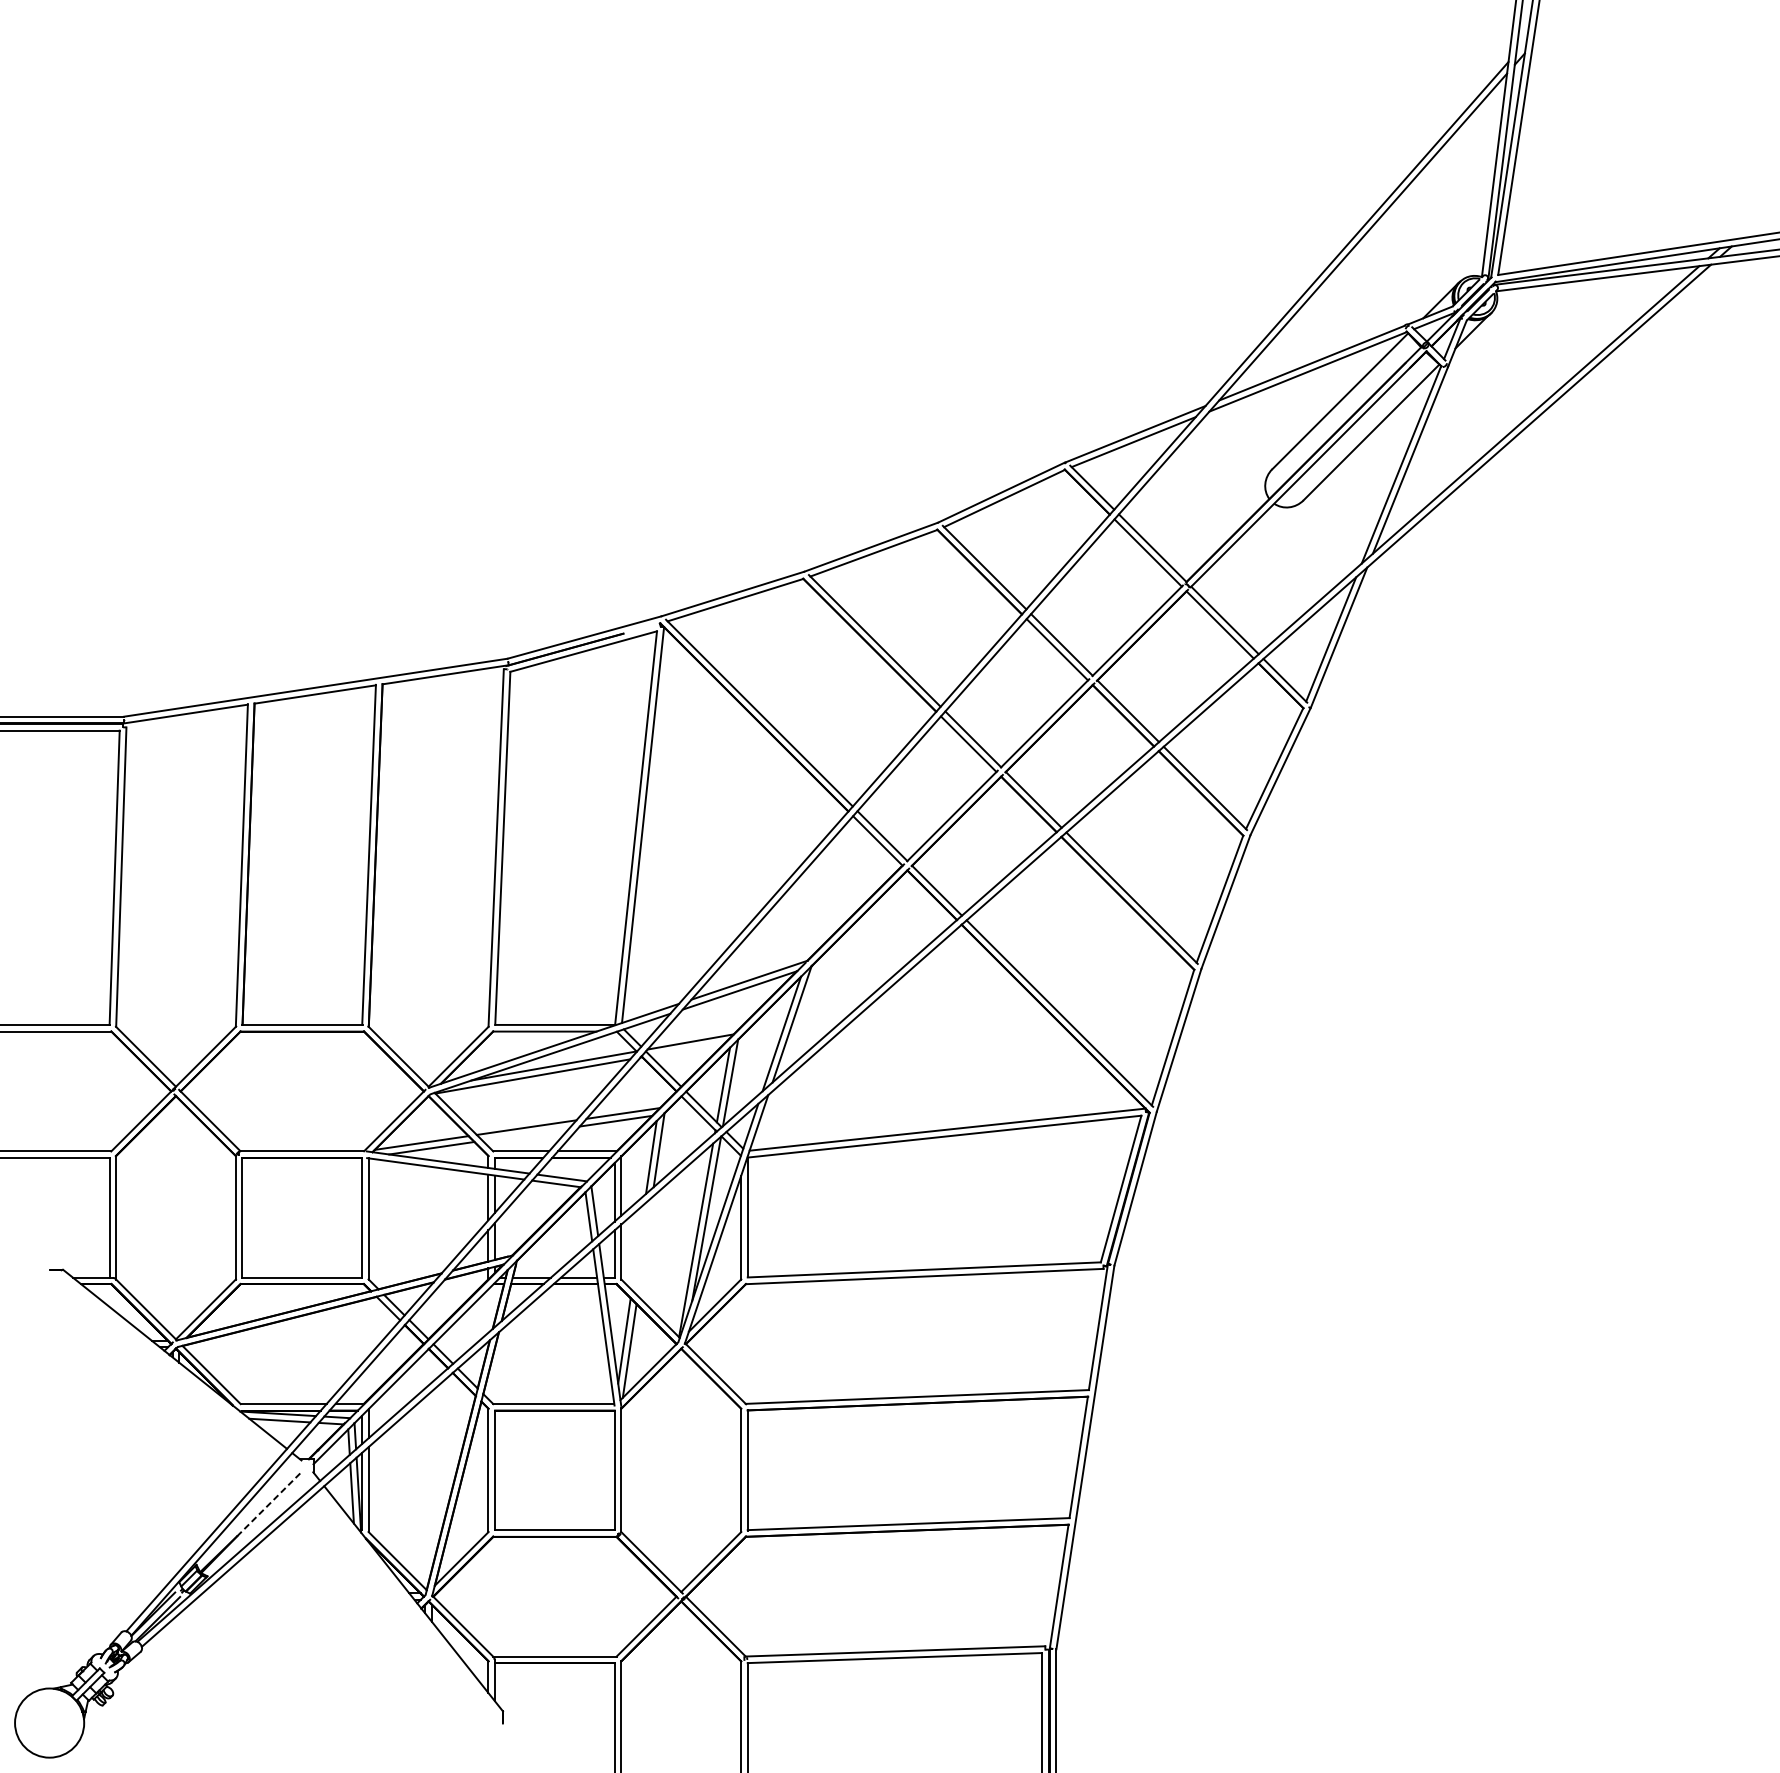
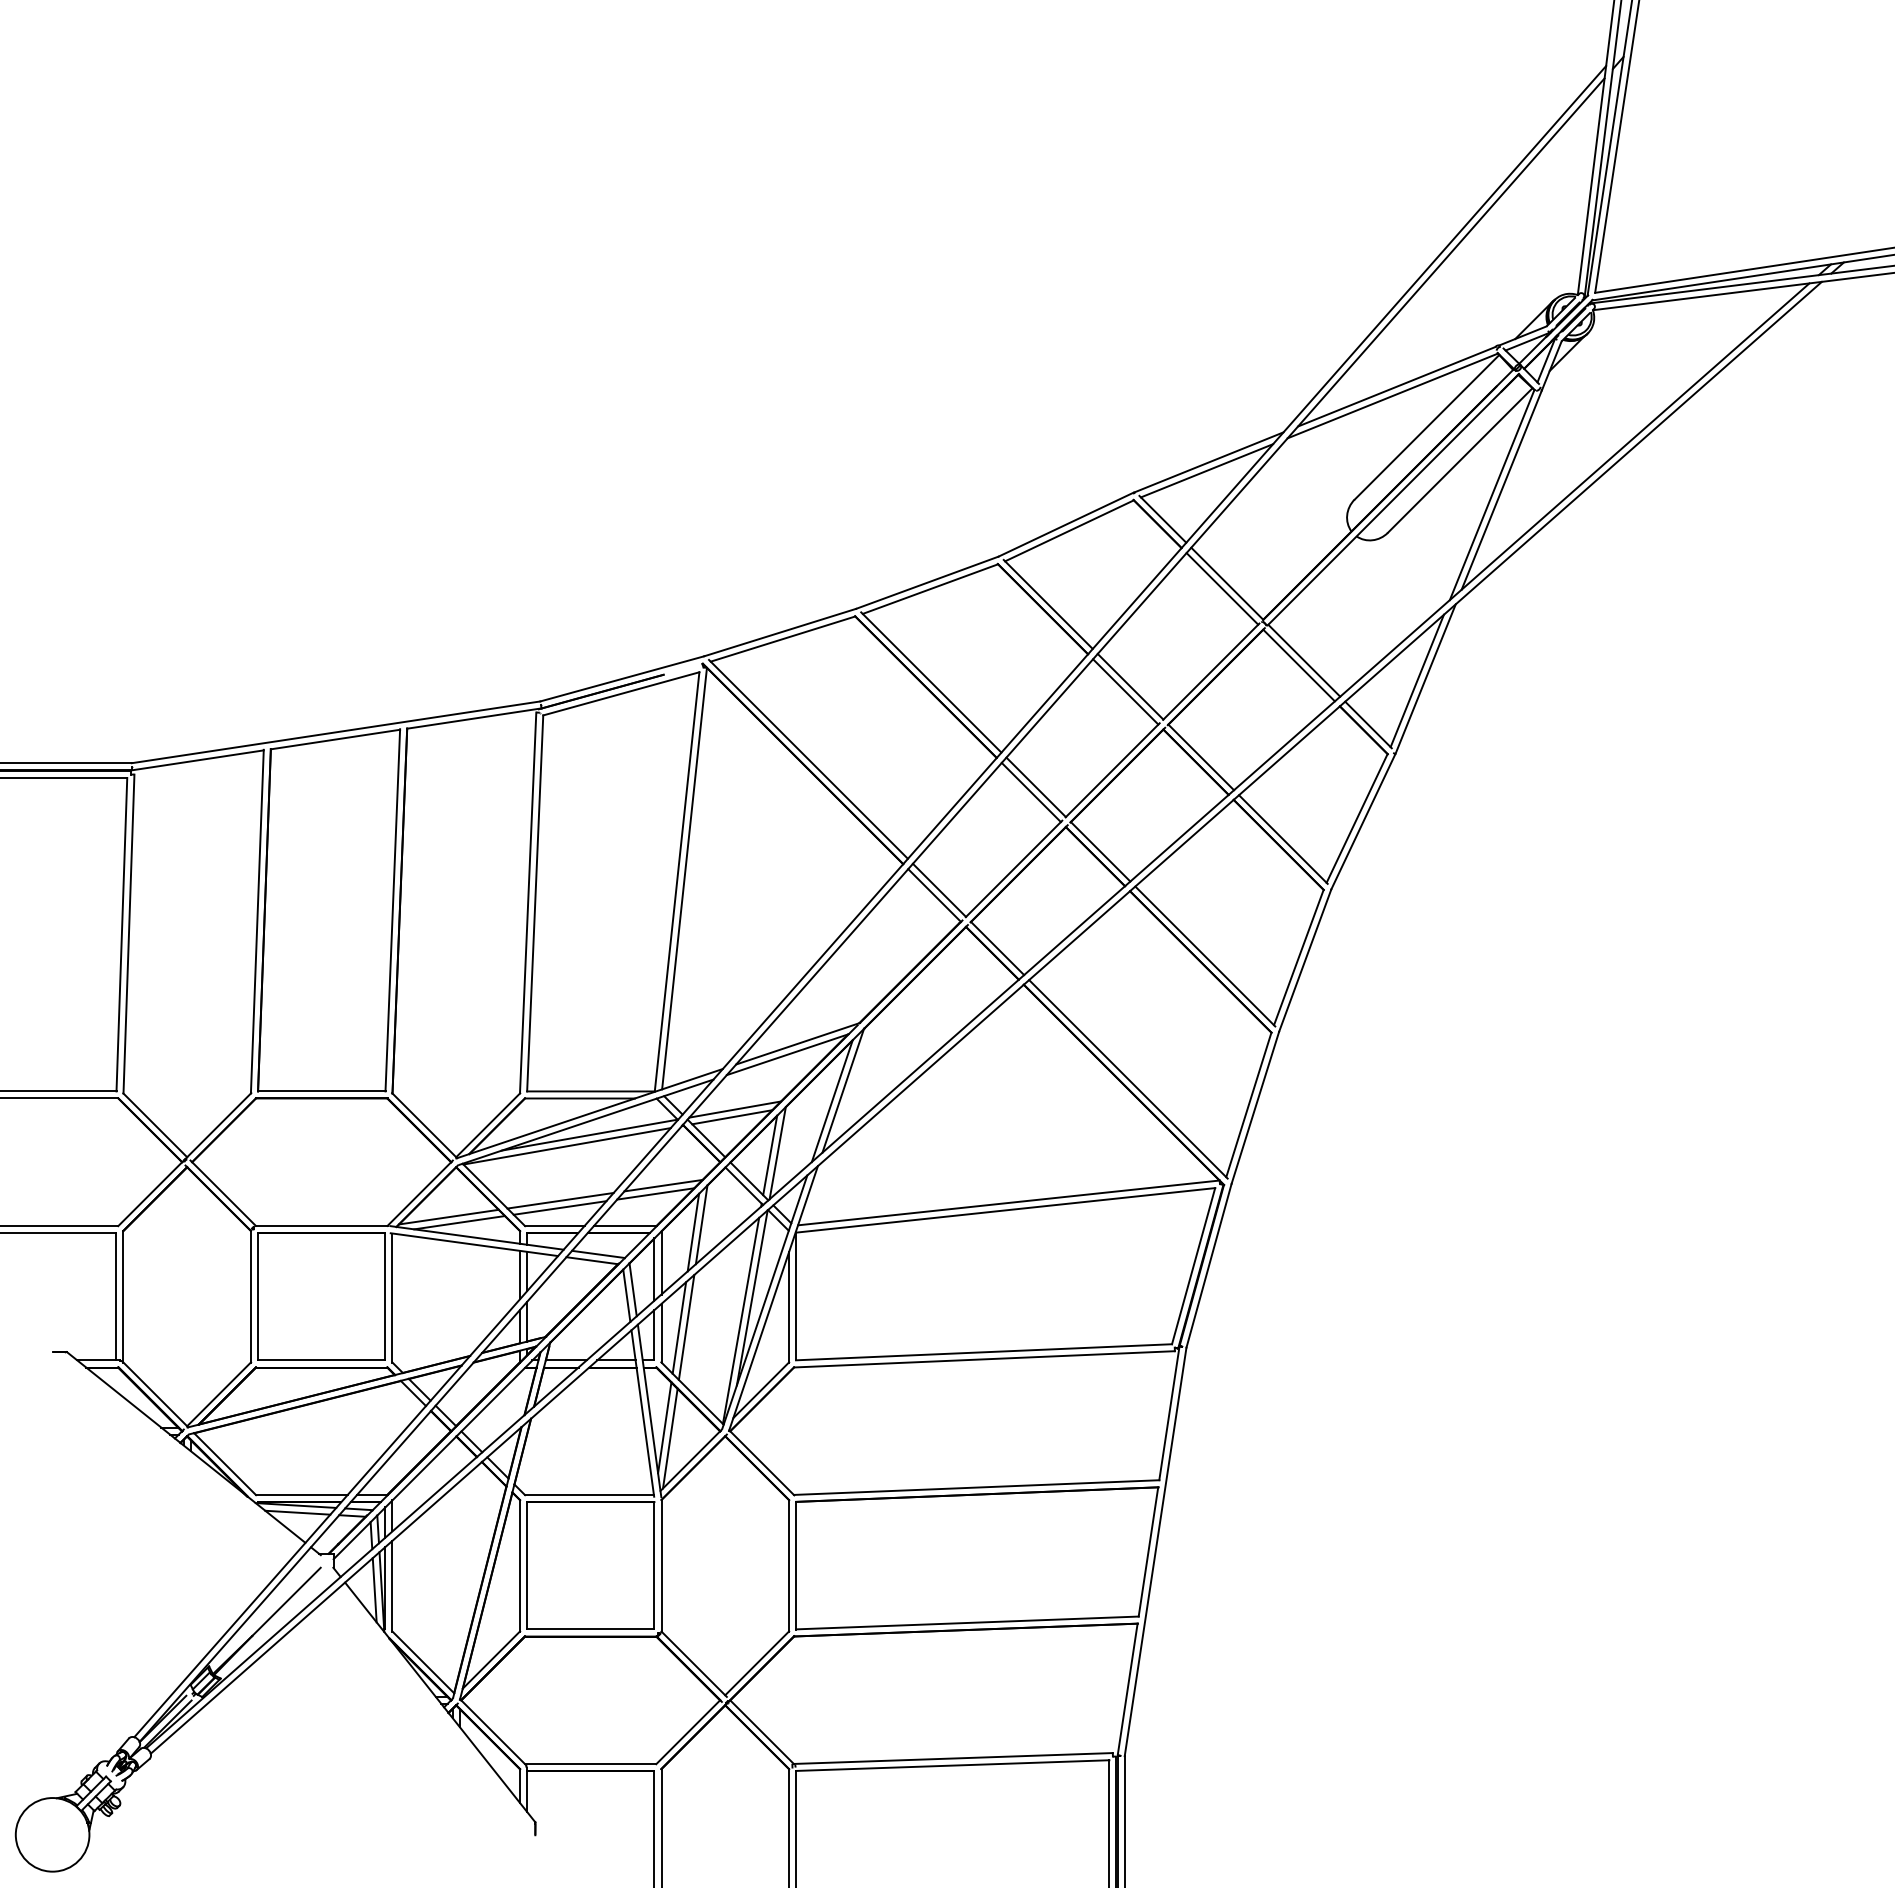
line: (688, 1049) -> (732, 1117), added
line: (525, 1133) -> (559, 1207), added
line: (638, 1246) -> (679, 1327), added
line: (644, 1246) -> (686, 1327), added
line: (269, 1503) -> (286, 1601), dashed -> solid

